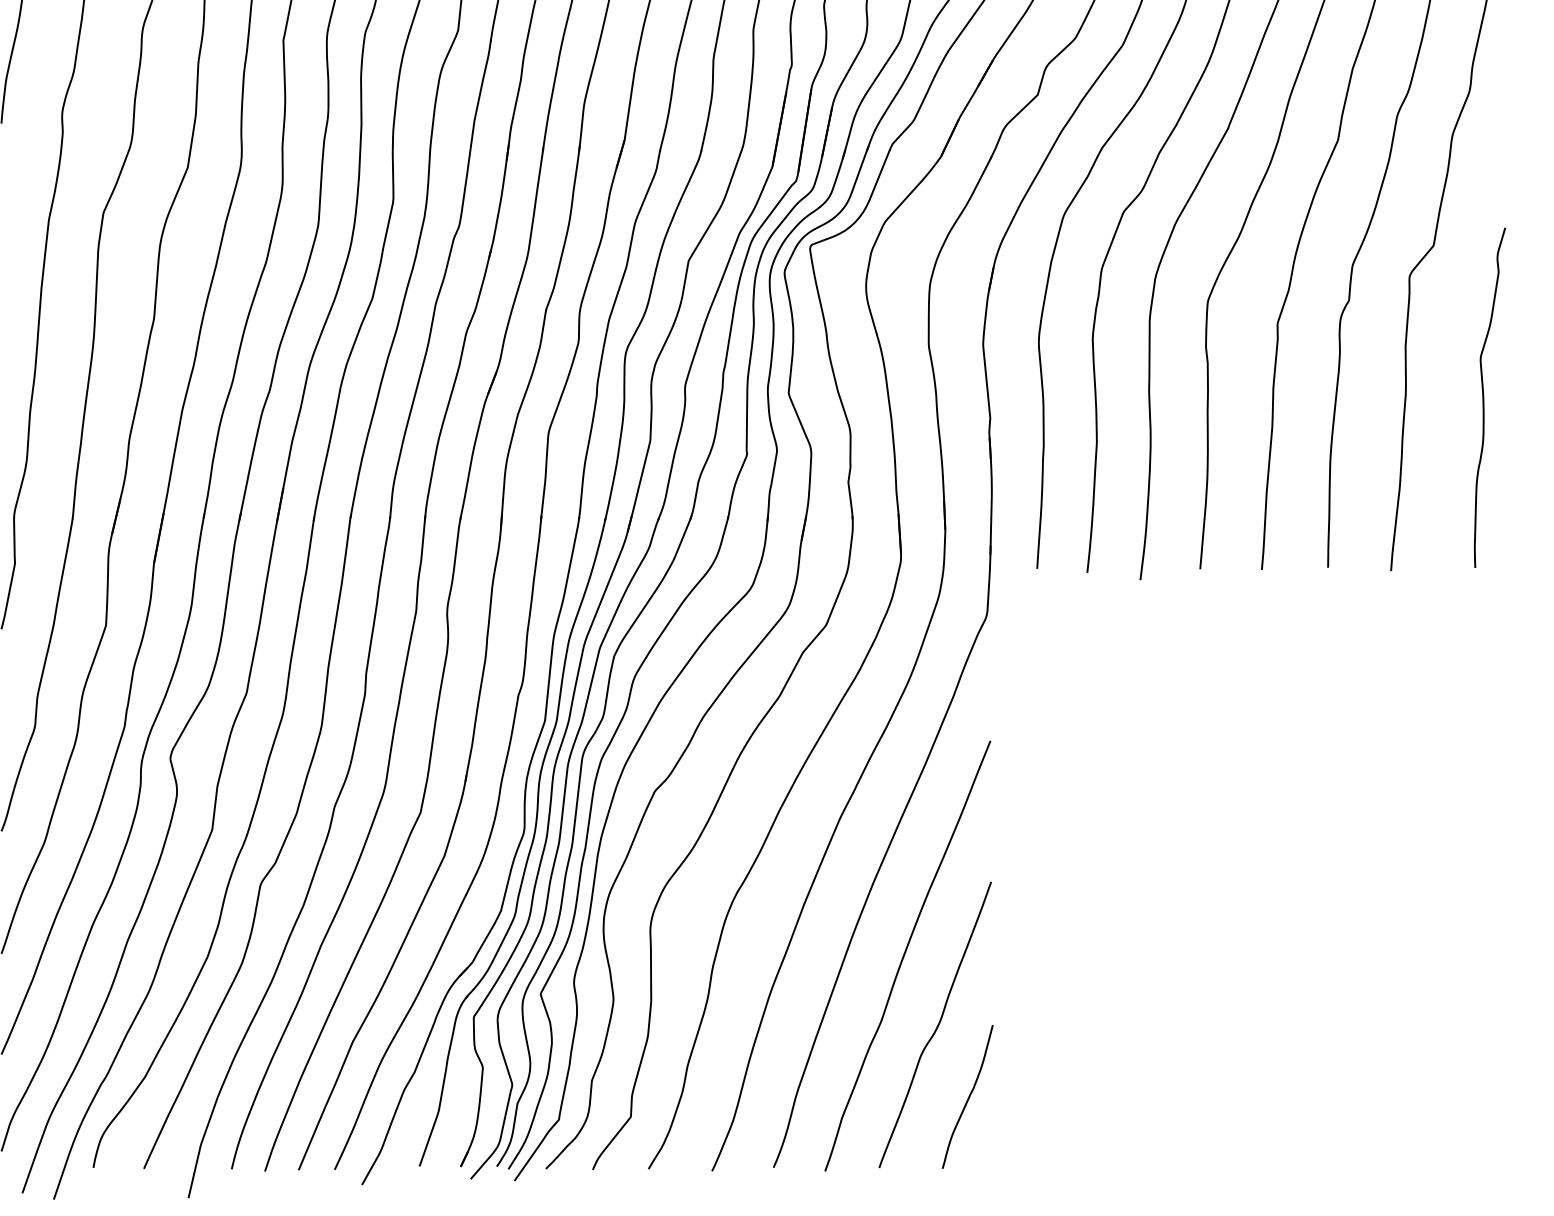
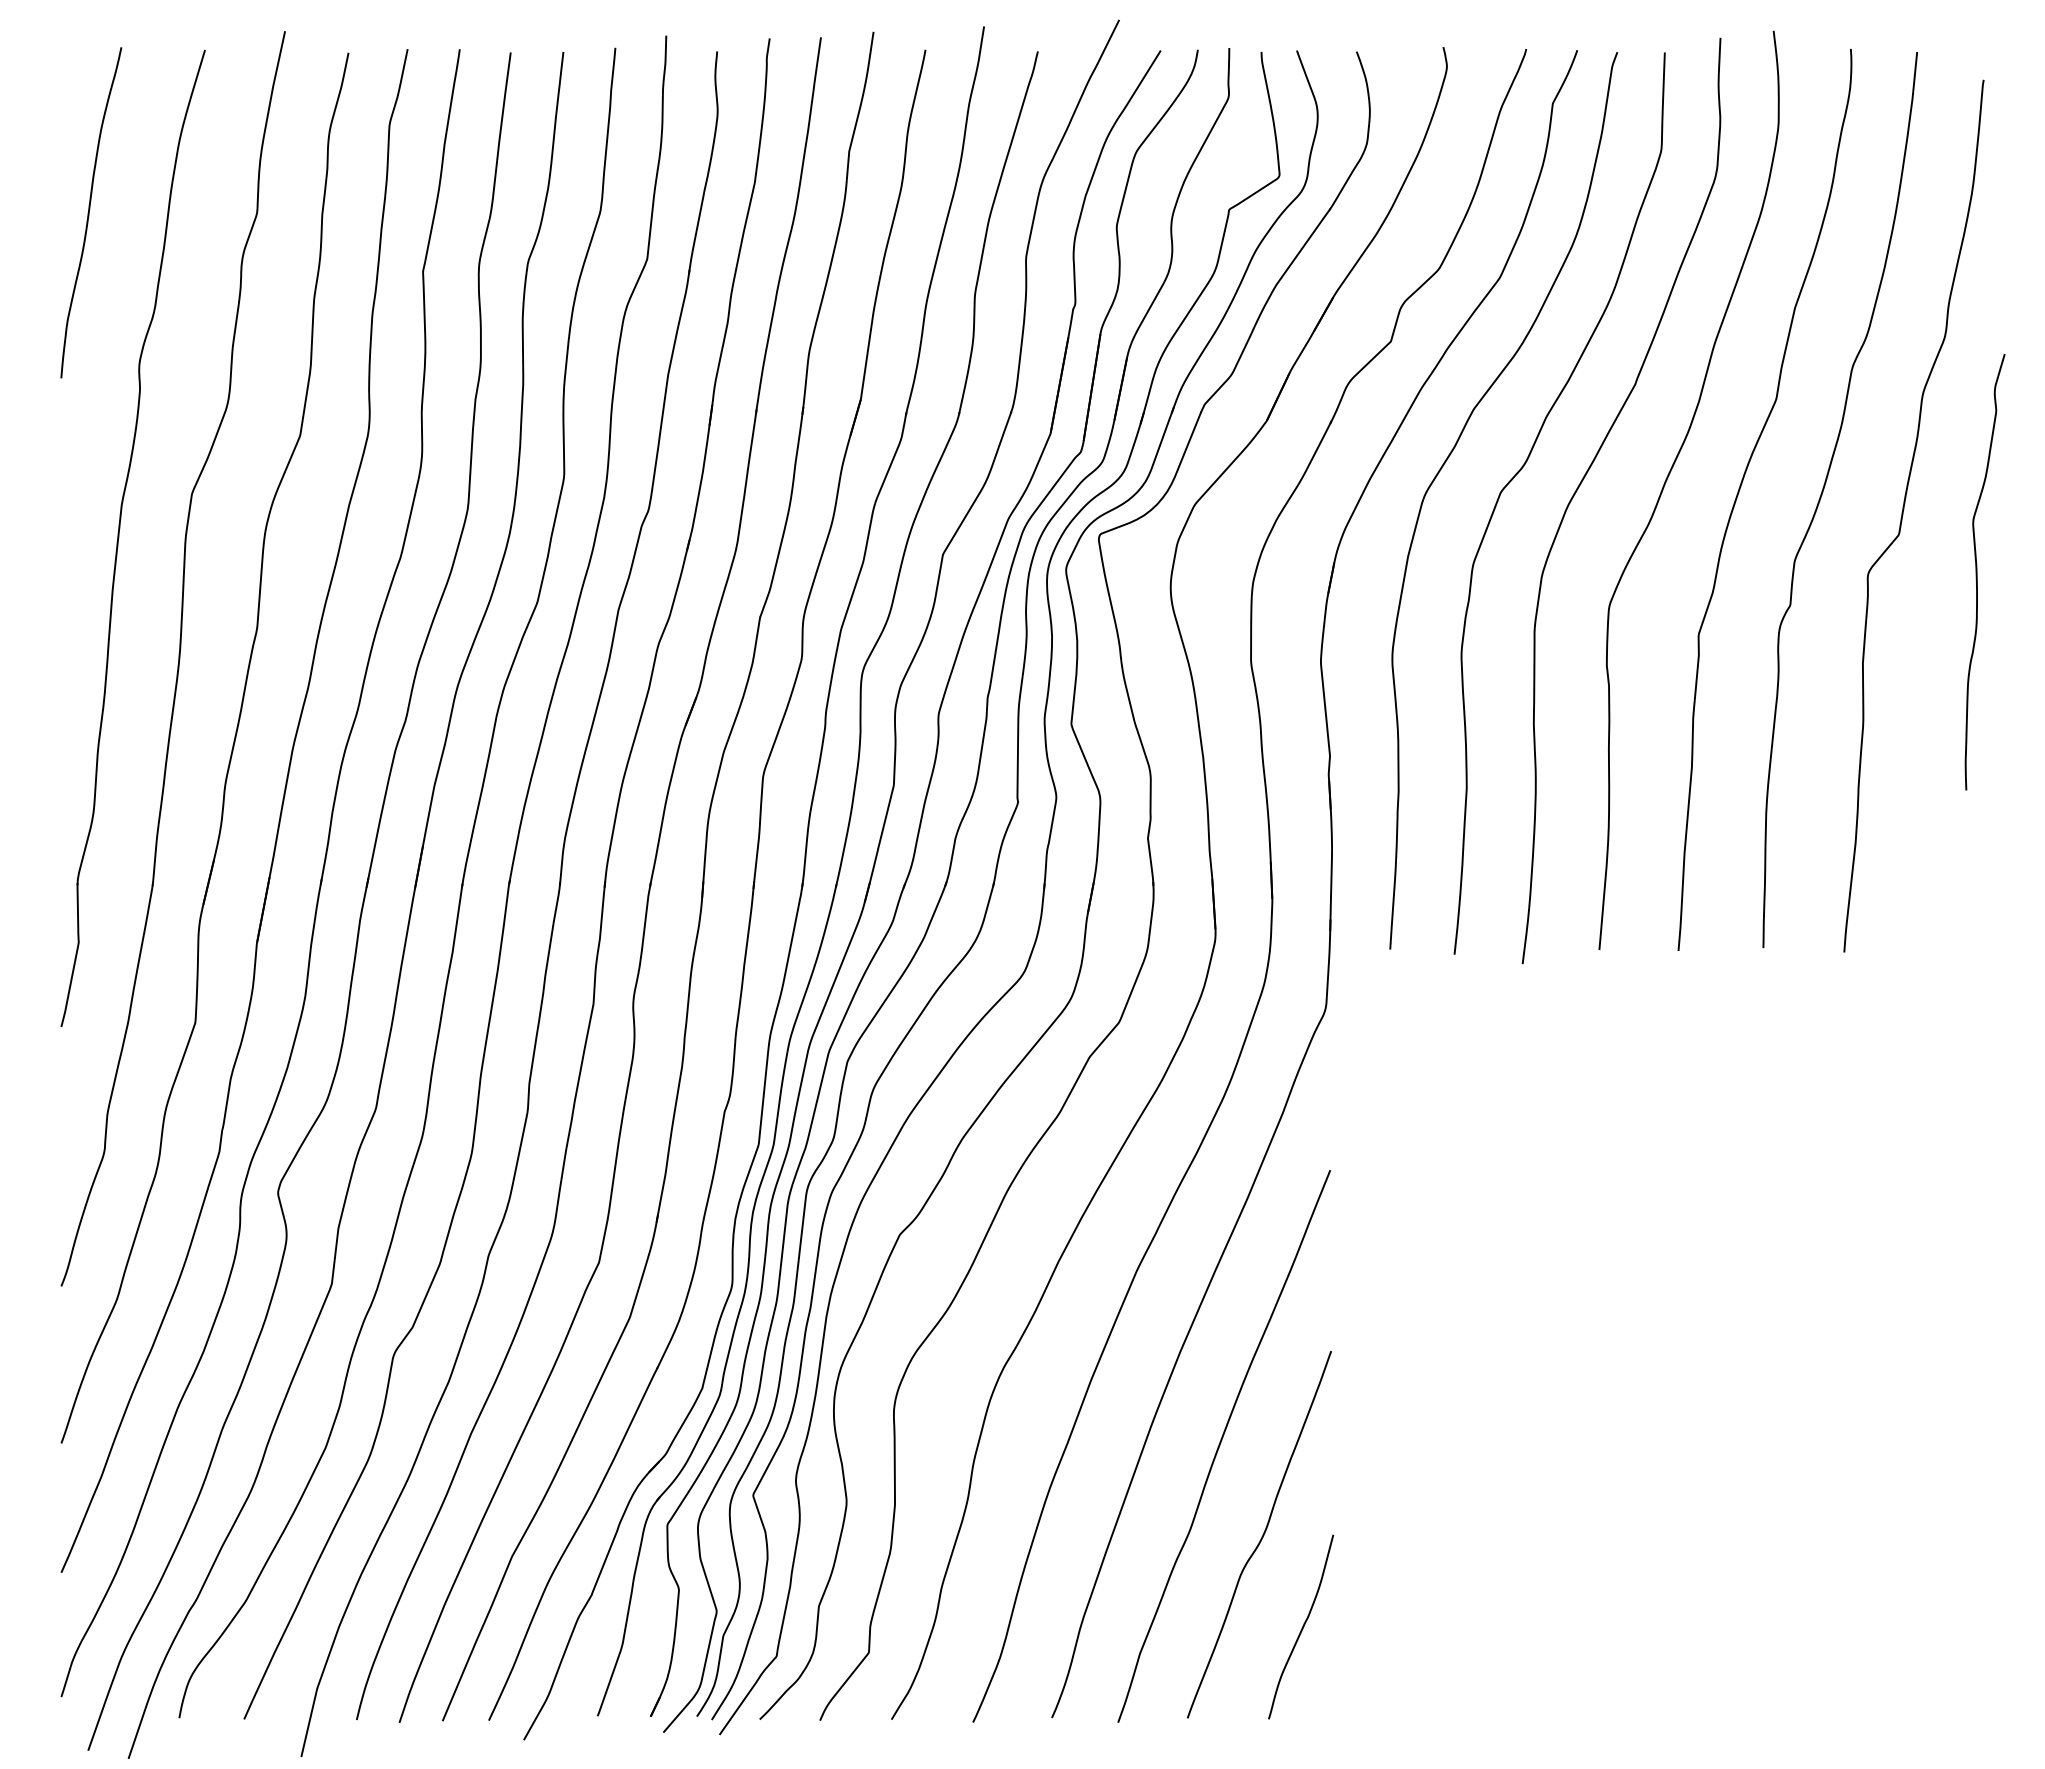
curve: (1484, 398) -> (1977, 572), moved

